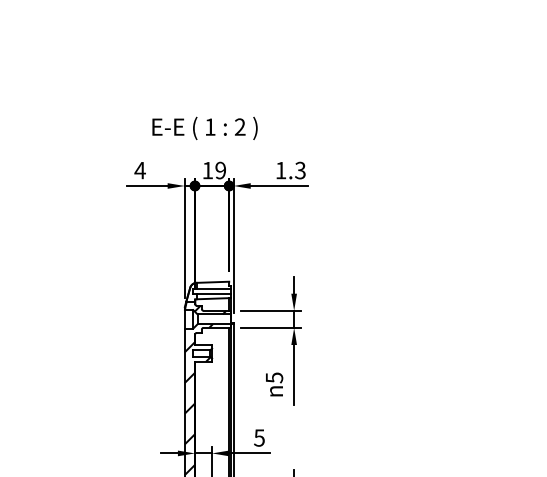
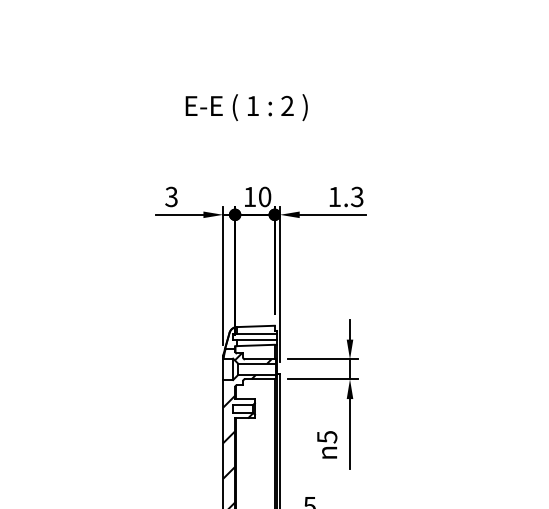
text: (204, 127) -> (246, 106), moved
text: (139, 170) -> (170, 196), 4 -> 3
text: (220, 170) -> (264, 196), 19 -> 10

